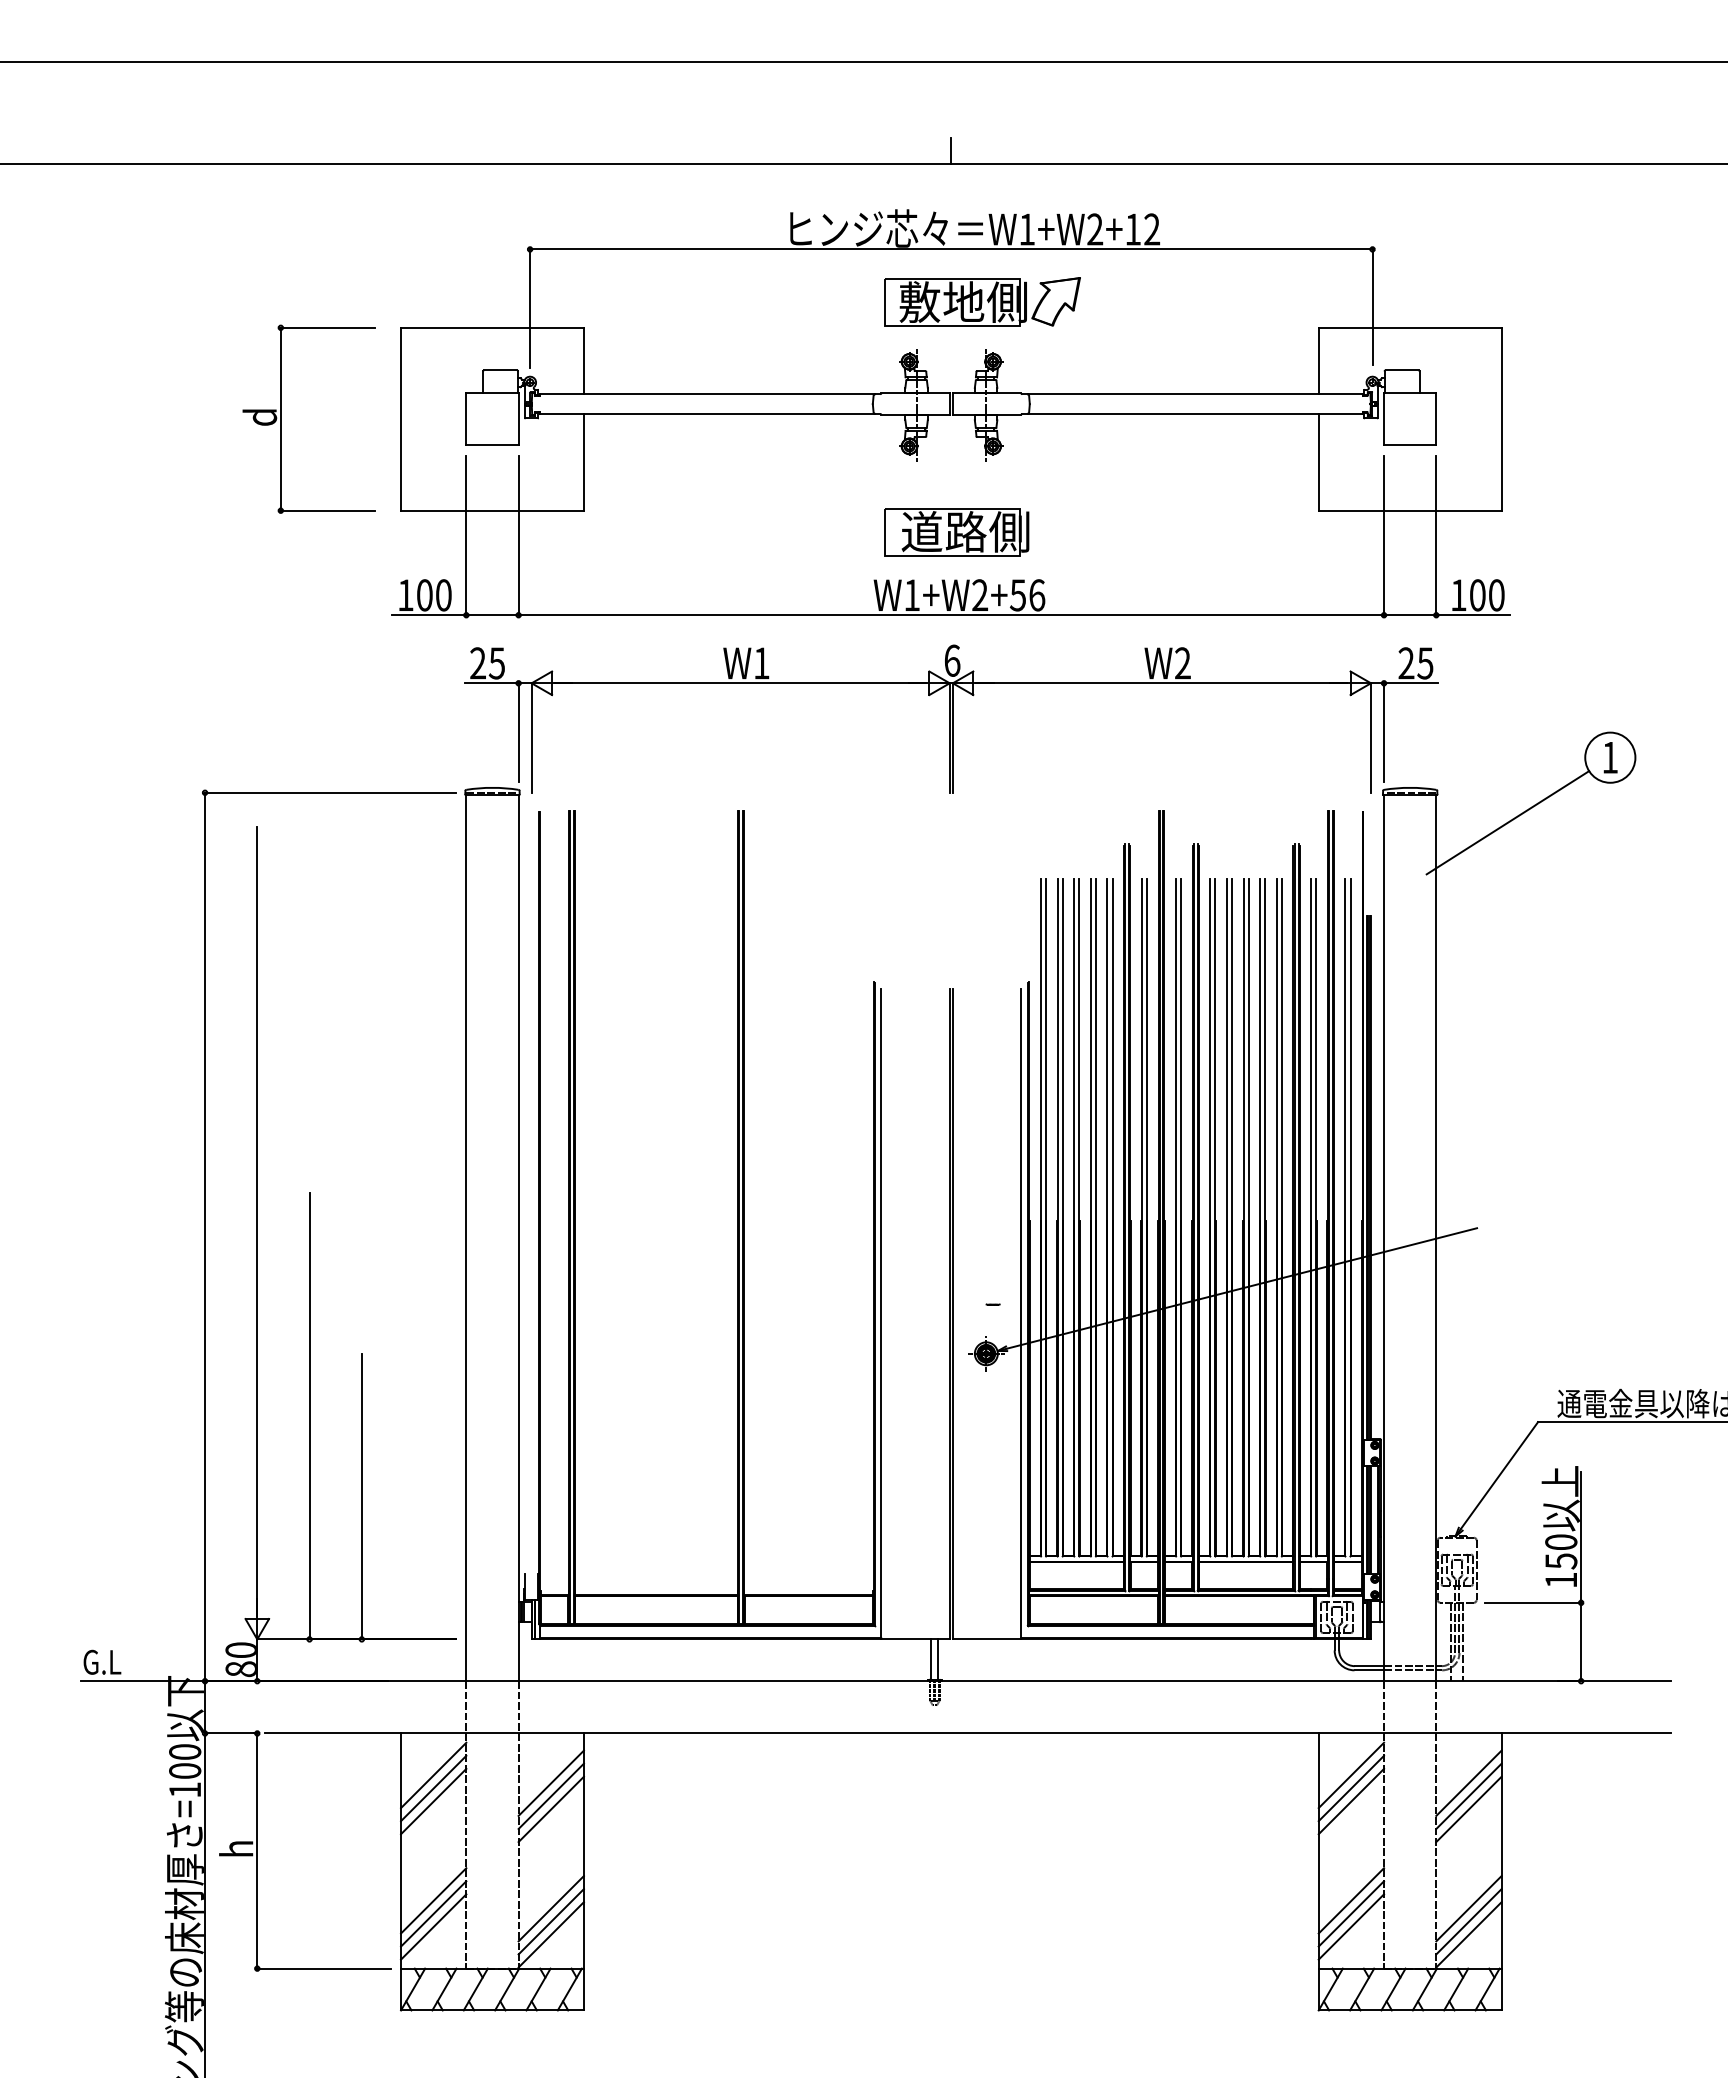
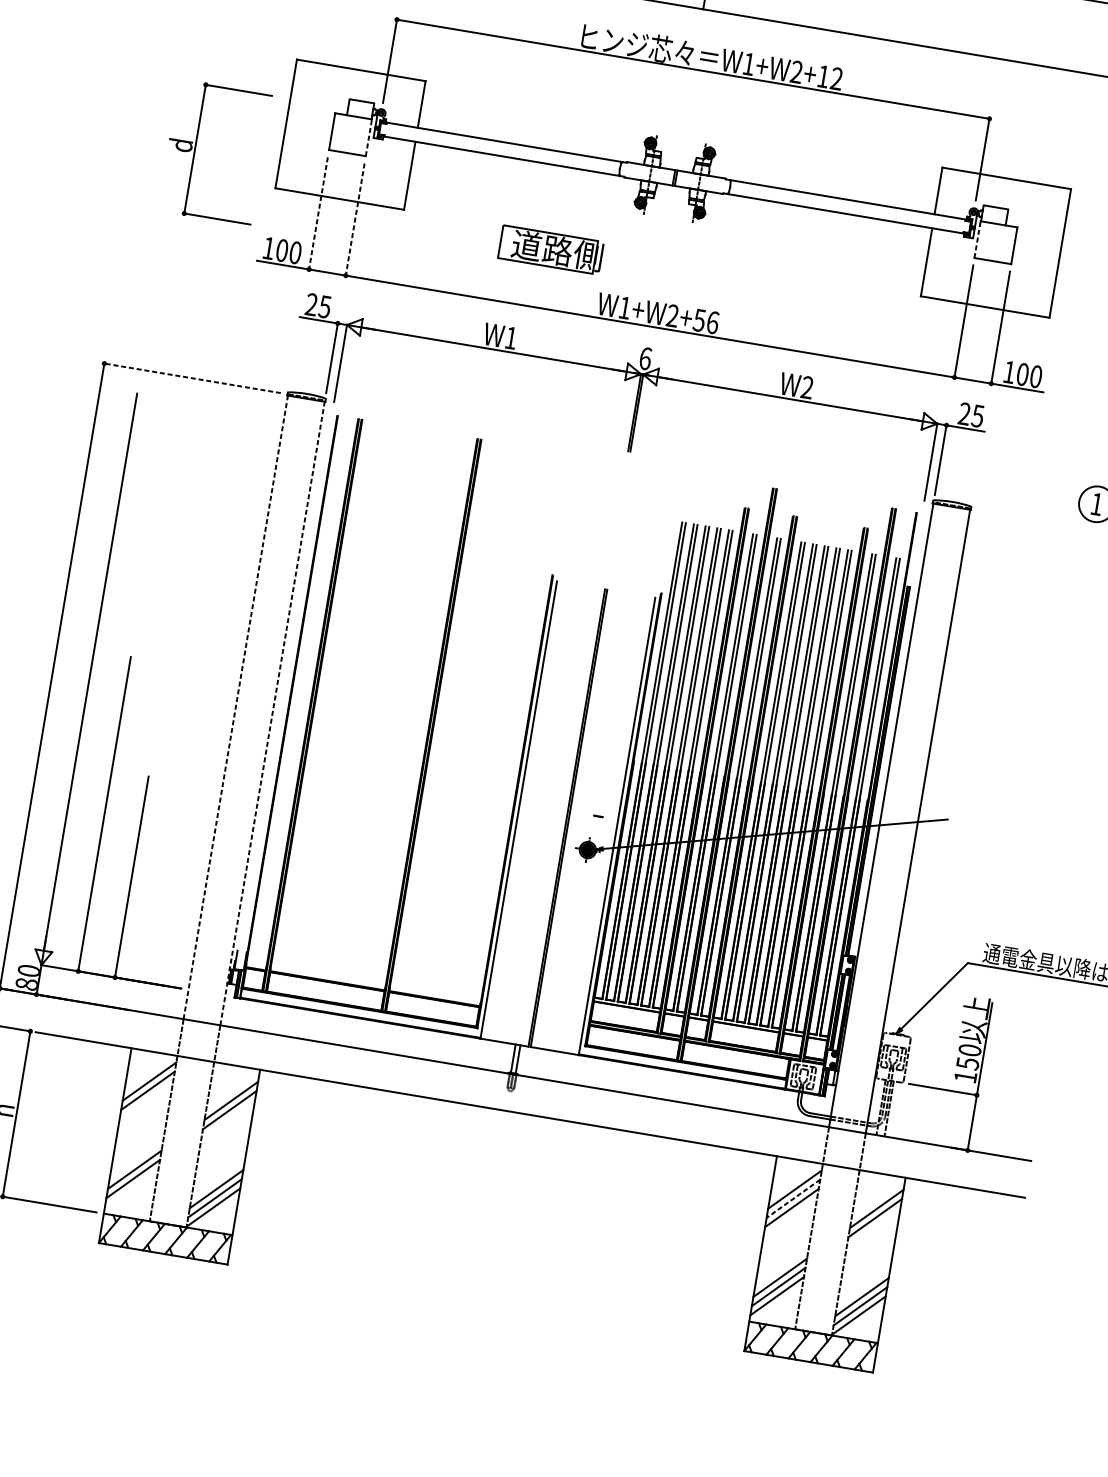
part: (982, 301) -> (709, 109), removed
part: (281, 418) -> (195, 148), moved
line: (518, 418) -> (368, 137), solid -> dashed
line: (1384, 418) -> (977, 239), solid -> dashed
part: (956, 532) -> (551, 250), moved
line: (466, 535) -> (318, 213), solid -> dashed
line: (518, 535) -> (355, 219), solid -> dashed
line: (330, 792) -> (192, 378), solid -> dashed
line: (1507, 822) -> (1016, 537), removed
line: (466, 1237) -> (235, 707), solid -> dashed
line: (518, 1237) -> (272, 713), solid -> dashed
line: (1351, 1788) -> (793, 1198), solid -> dashed
line: (433, 1801) -> (146, 1099), removed
line: (550, 1809) -> (227, 1119), removed
line: (1468, 1809) -> (873, 1227), removed
line: (433, 1926) -> (131, 1187), removed

